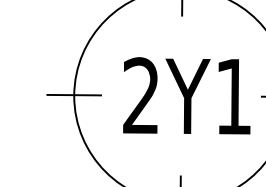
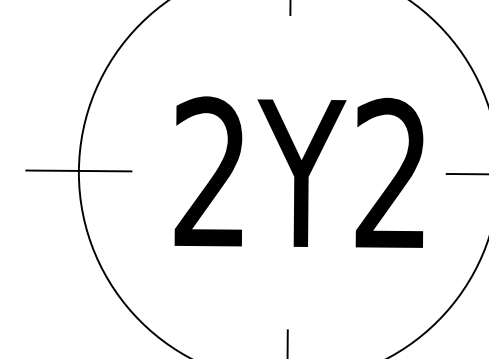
text: (232, 95) -> (389, 171), 2Y1 -> 2Y2

